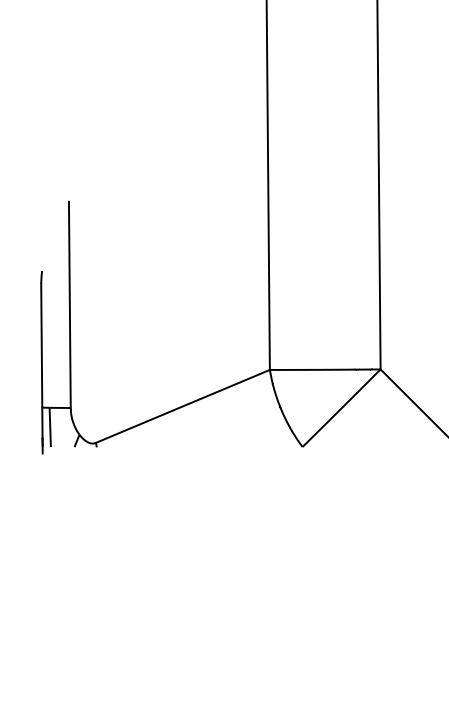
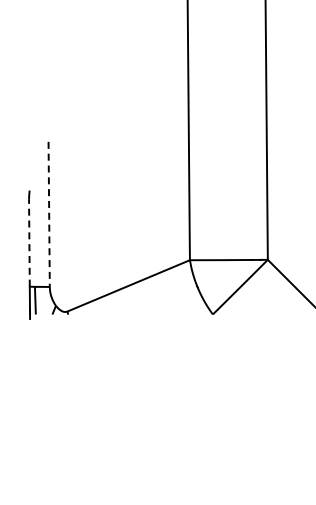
line: (70, 304) -> (49, 214), solid -> dashed
line: (41, 344) -> (29, 242), solid -> dashed

